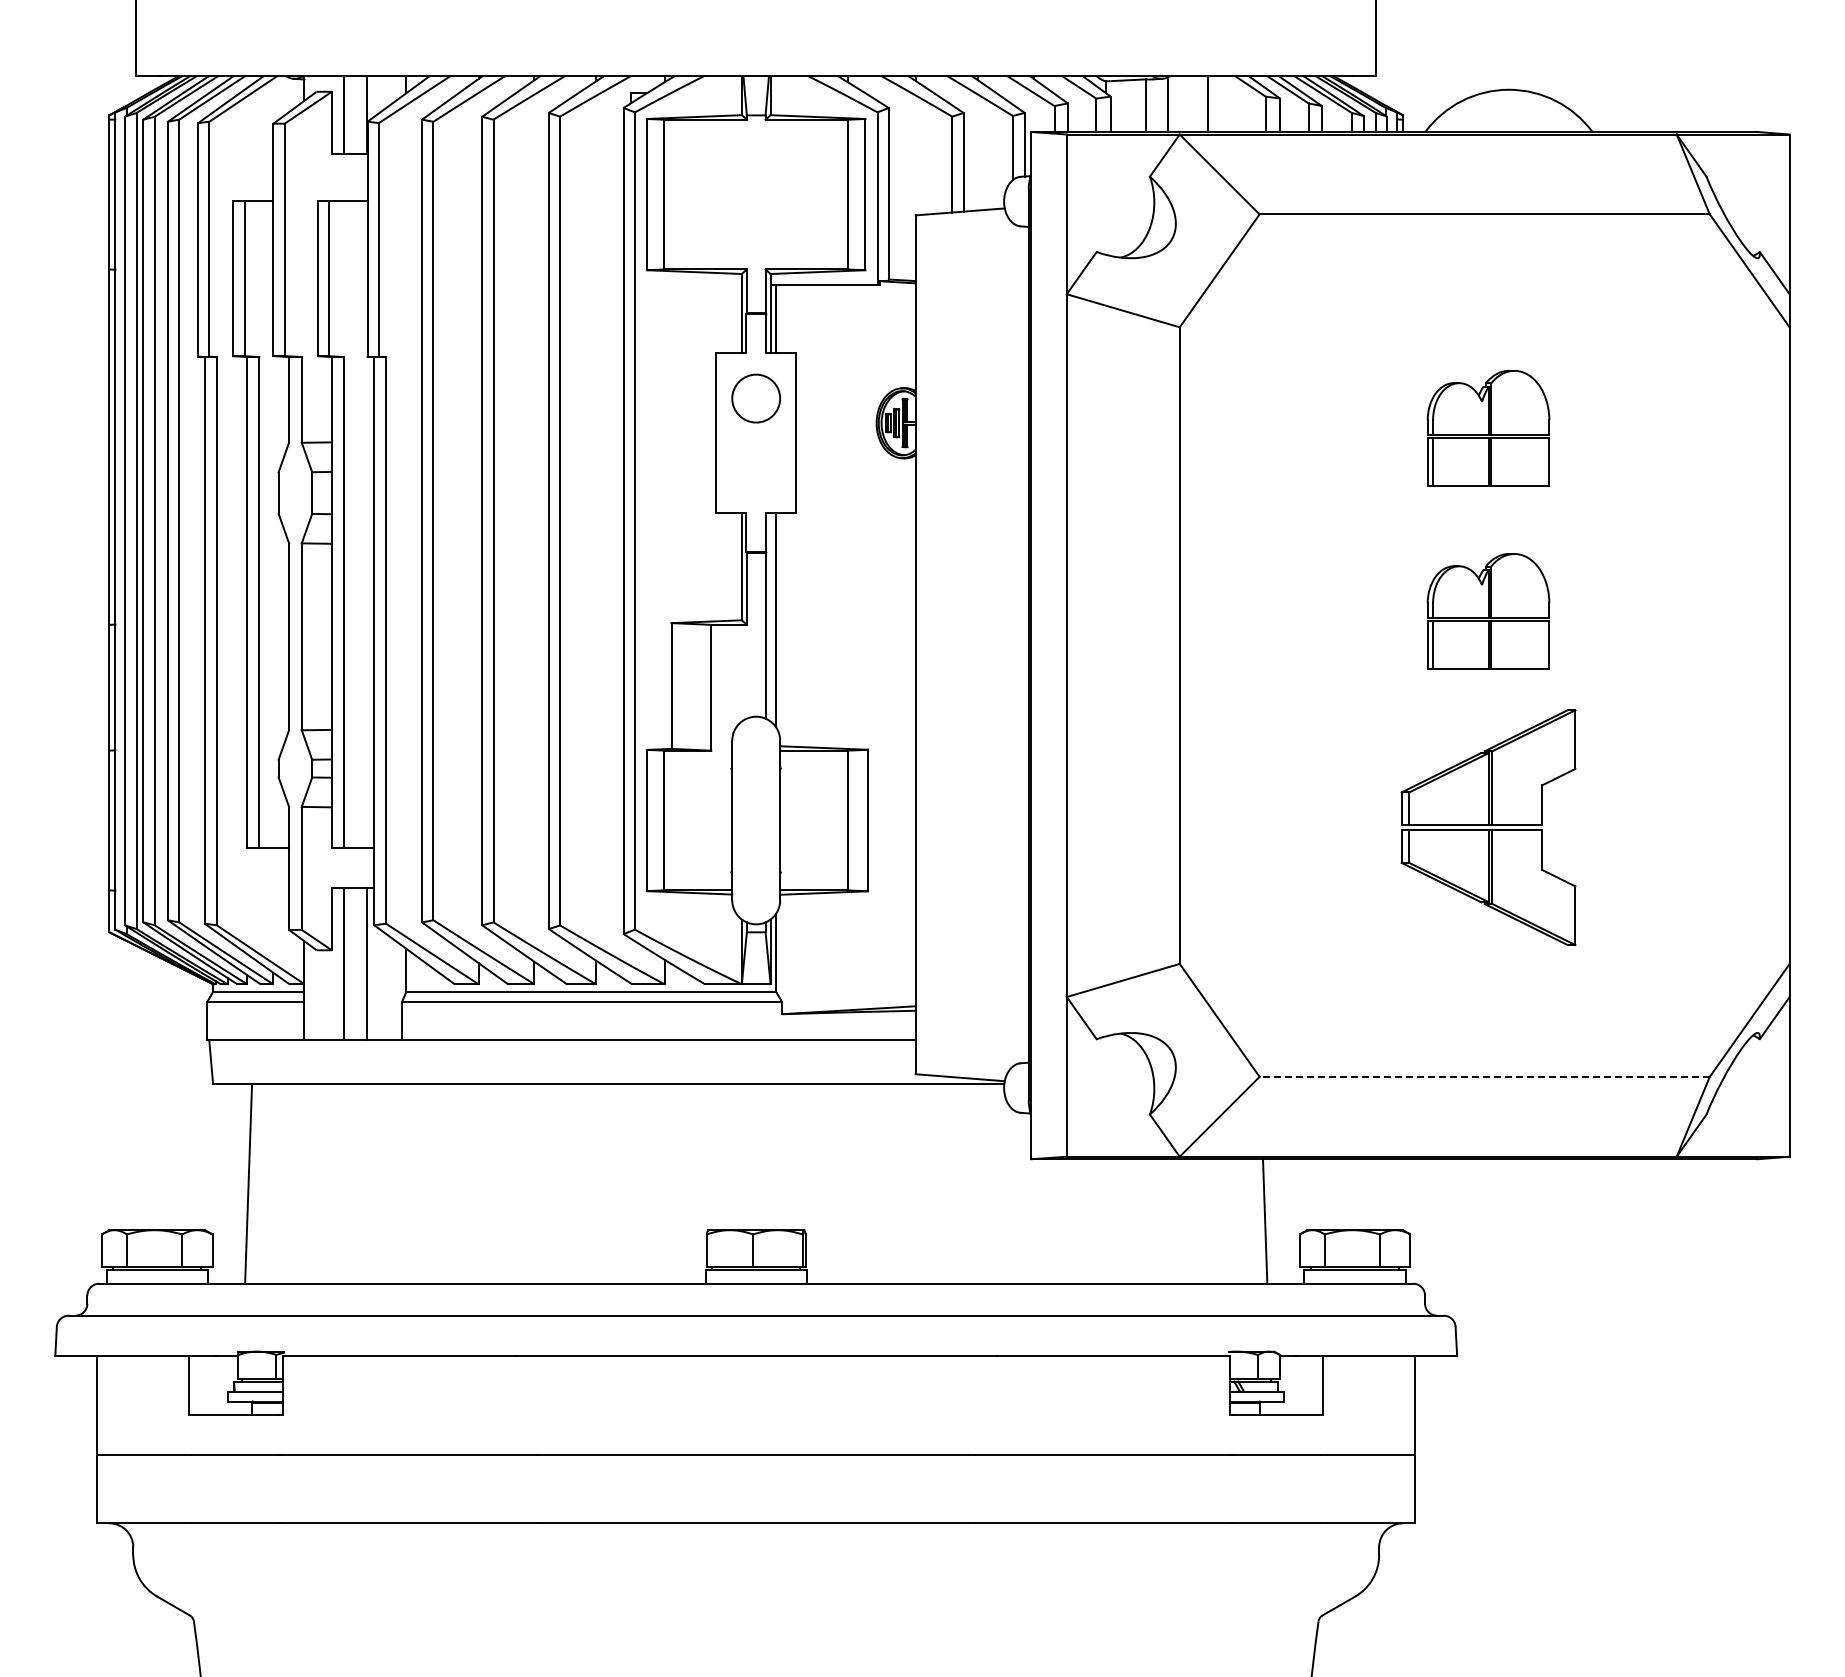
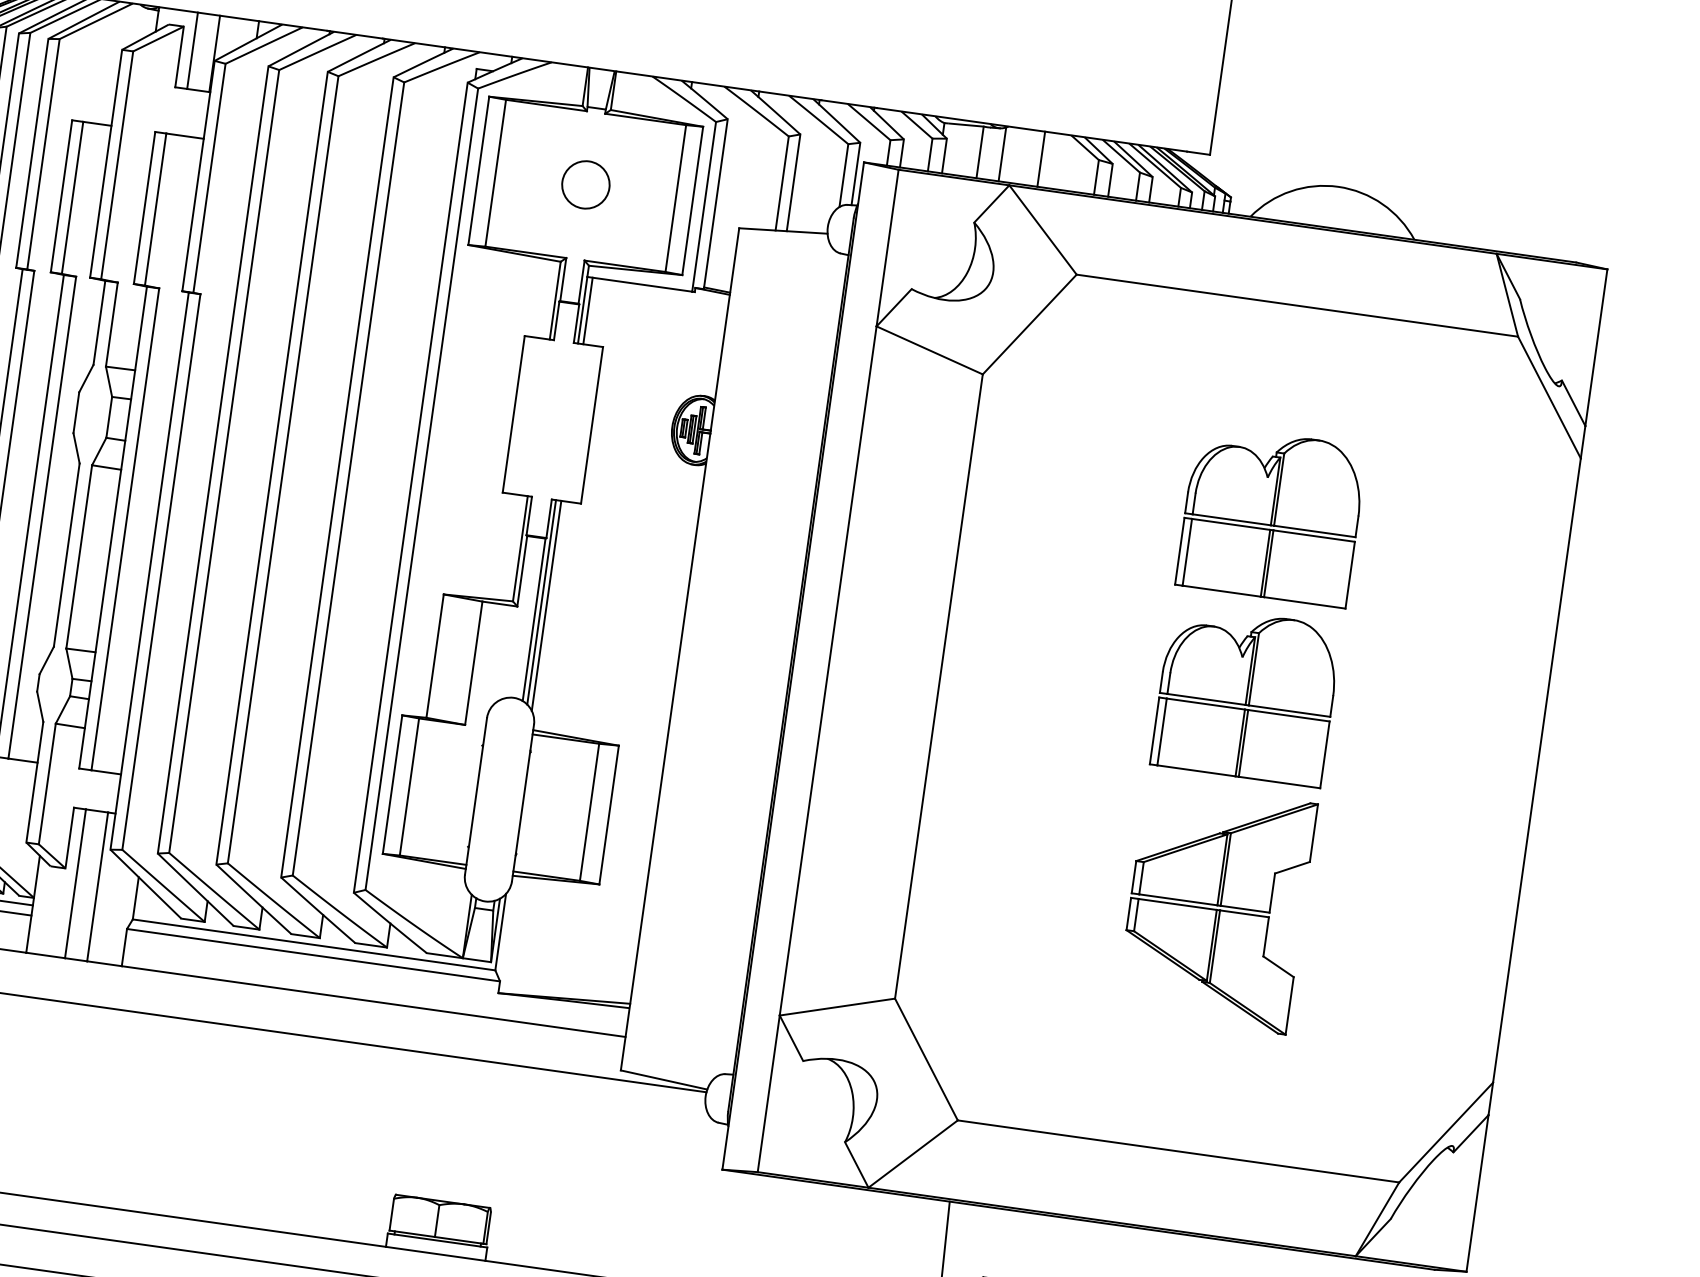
circle: (756, 398) -> (586, 184), moved
part: (1488, 428) -> (1271, 516), size x1.43
part: (1488, 611) -> (1246, 695), size x1.43
line: (770, 617) -> (541, 602), added
line: (1484, 1076) -> (1178, 1151), dashed -> solid

